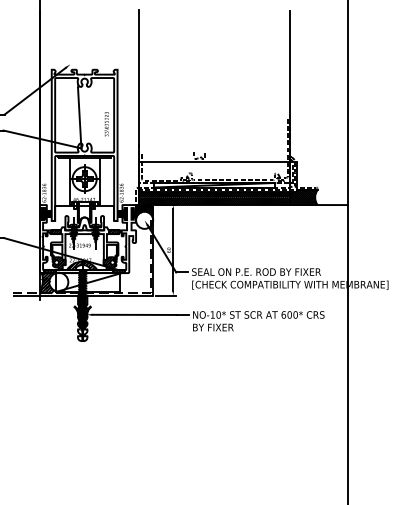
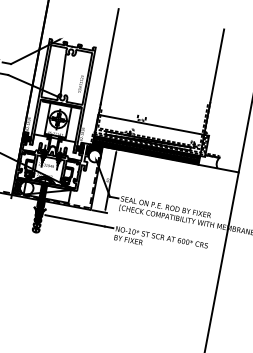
hatch: (303, 197) -> (208, 161), removed

